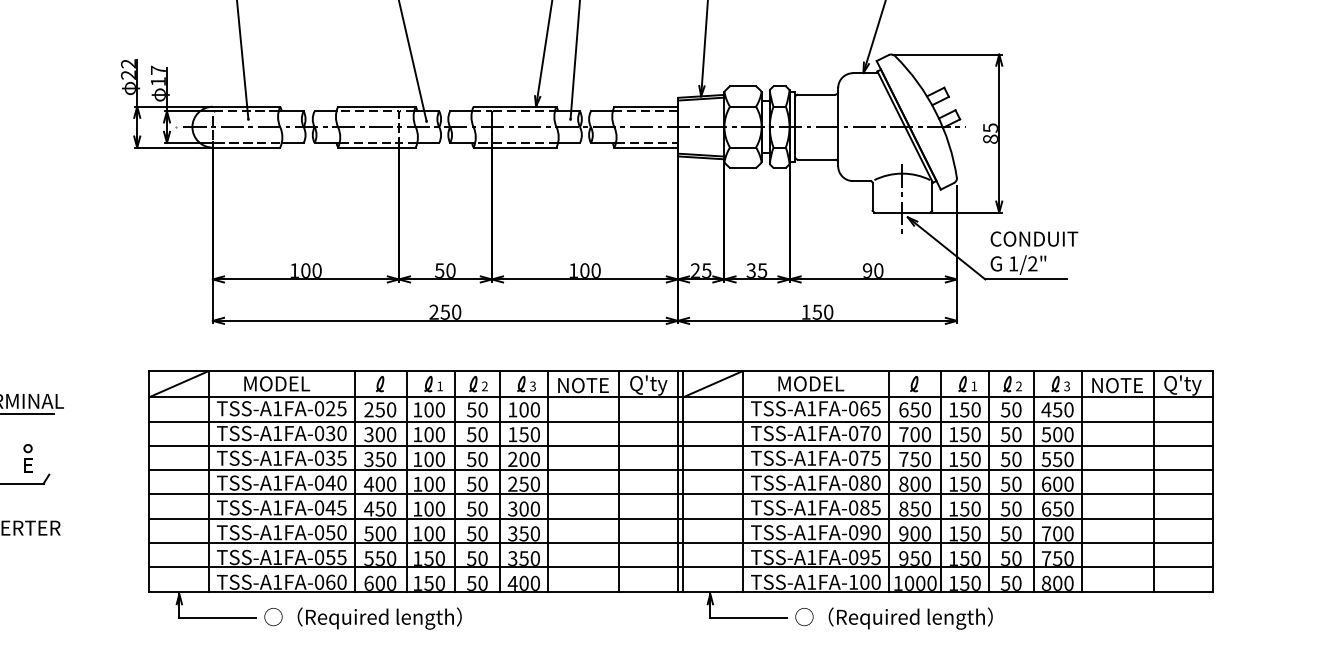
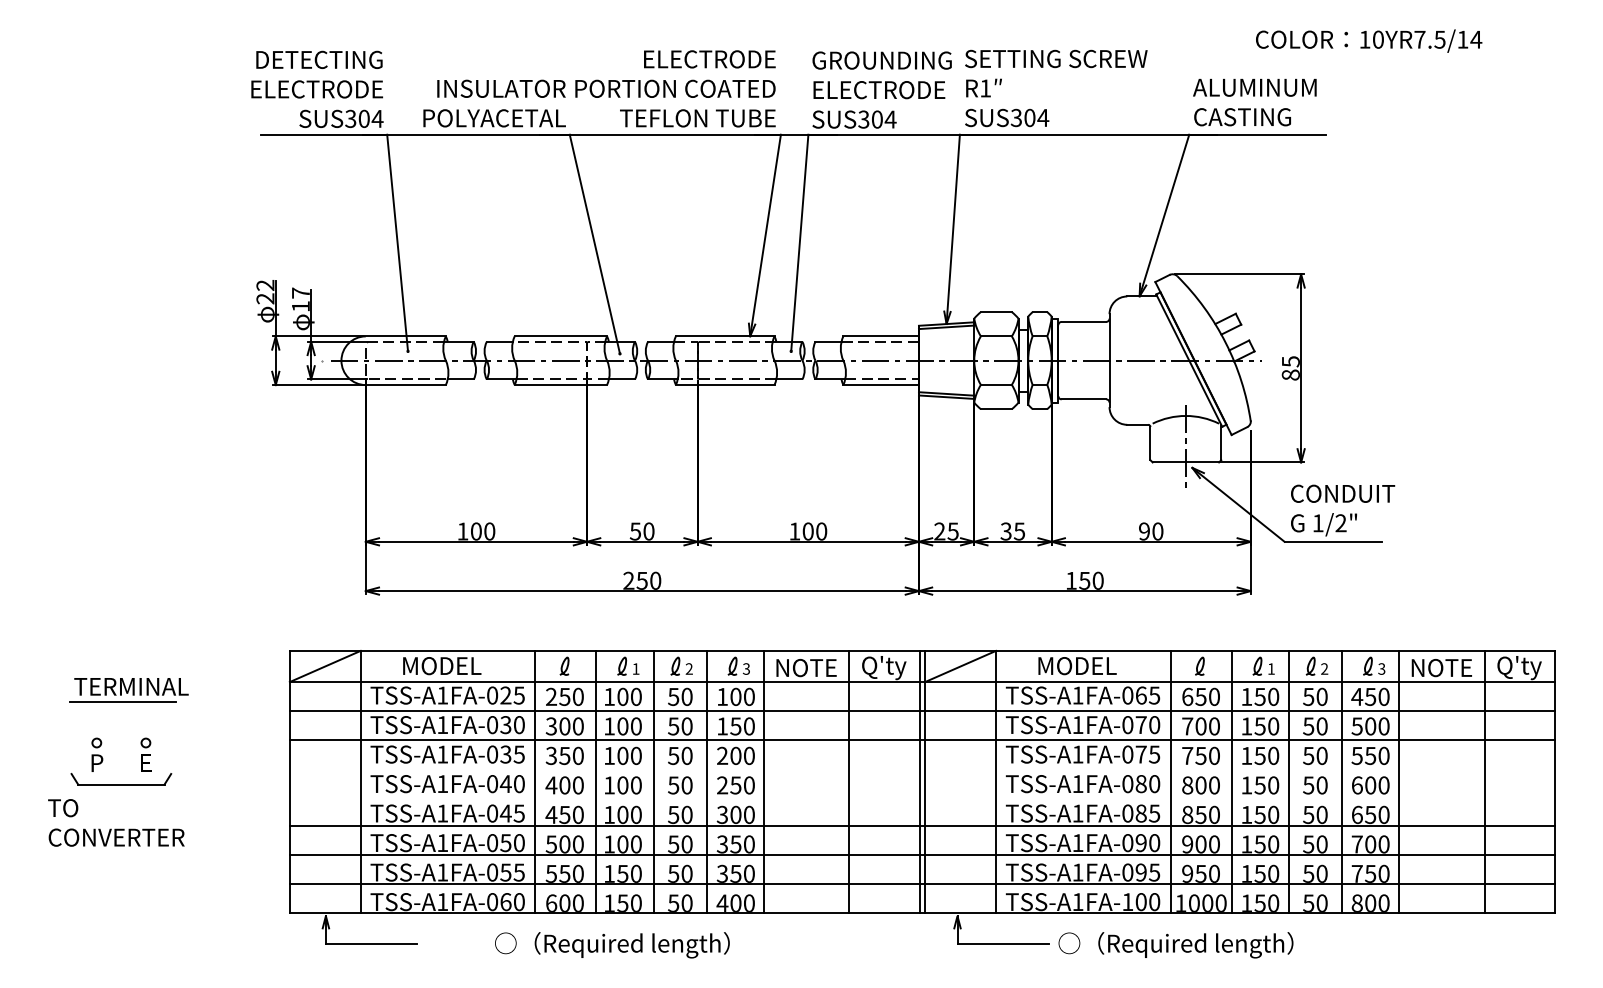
line: (680, 470) -> (921, 768), removed
line: (680, 494) -> (921, 797), removed
text: (363, 618) -> (612, 945), moved

